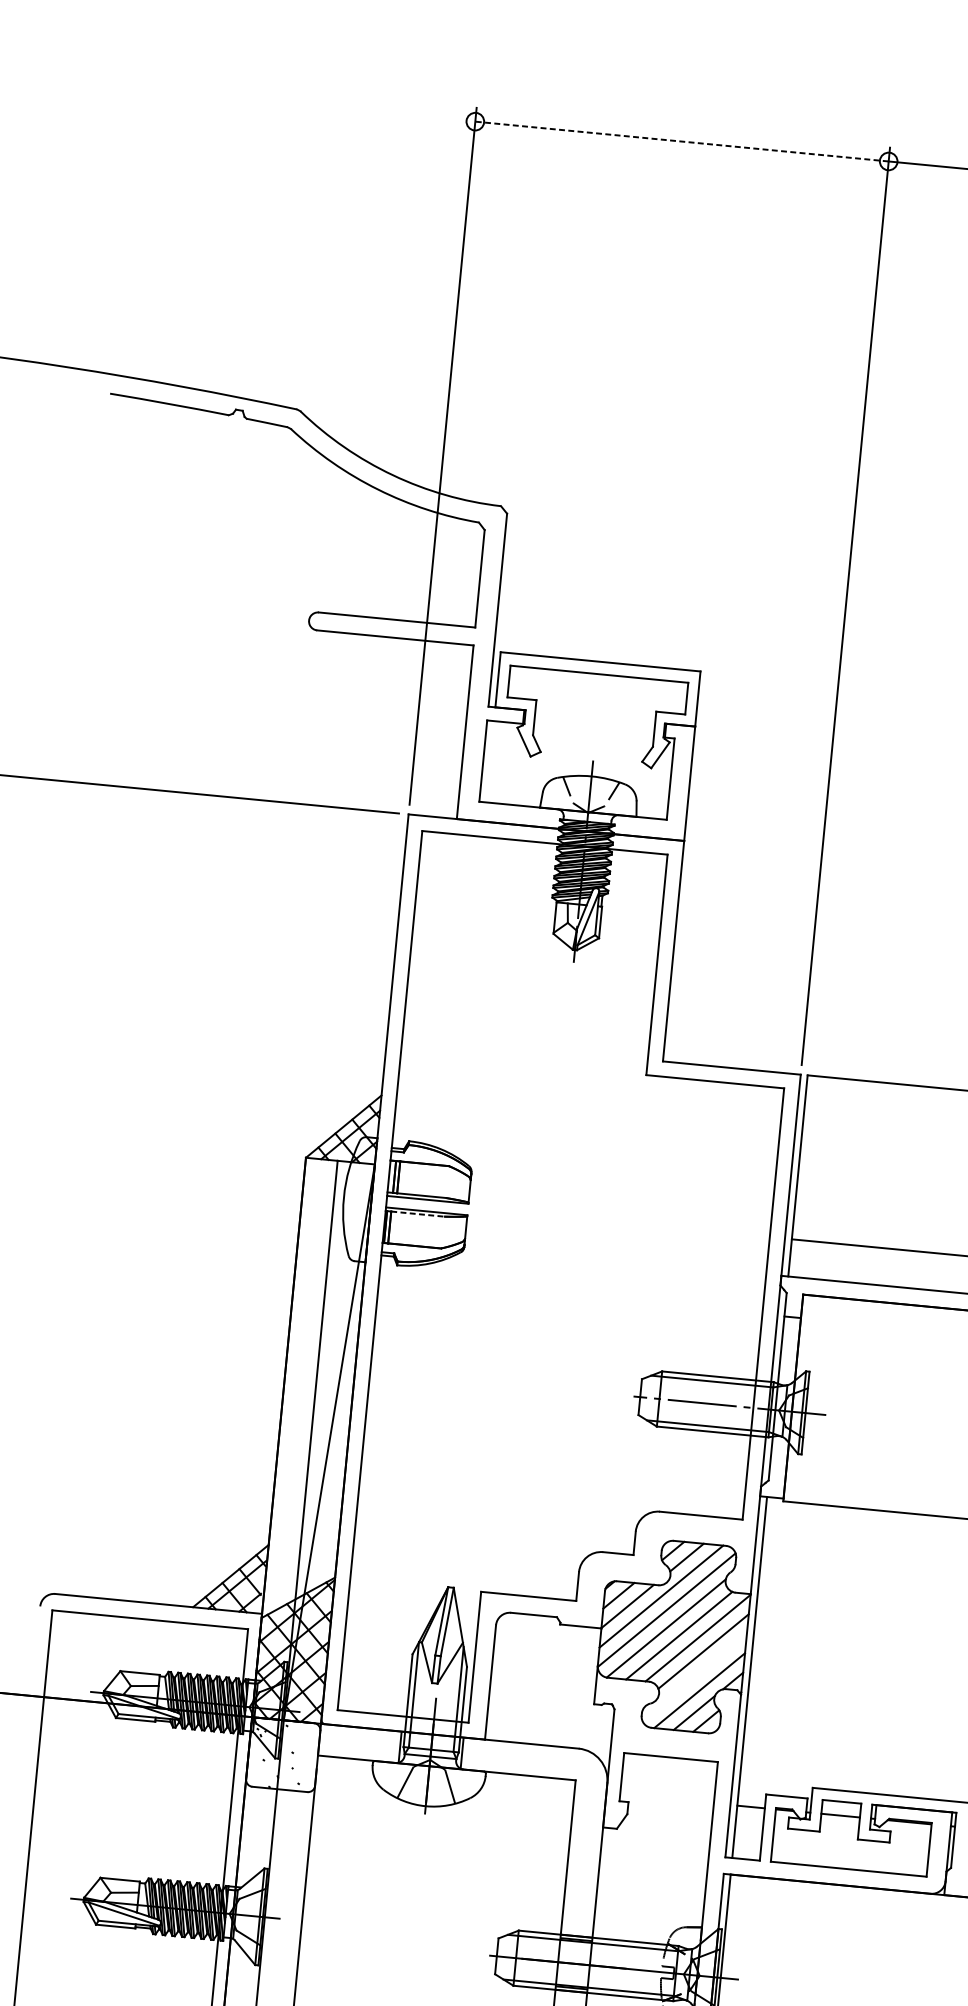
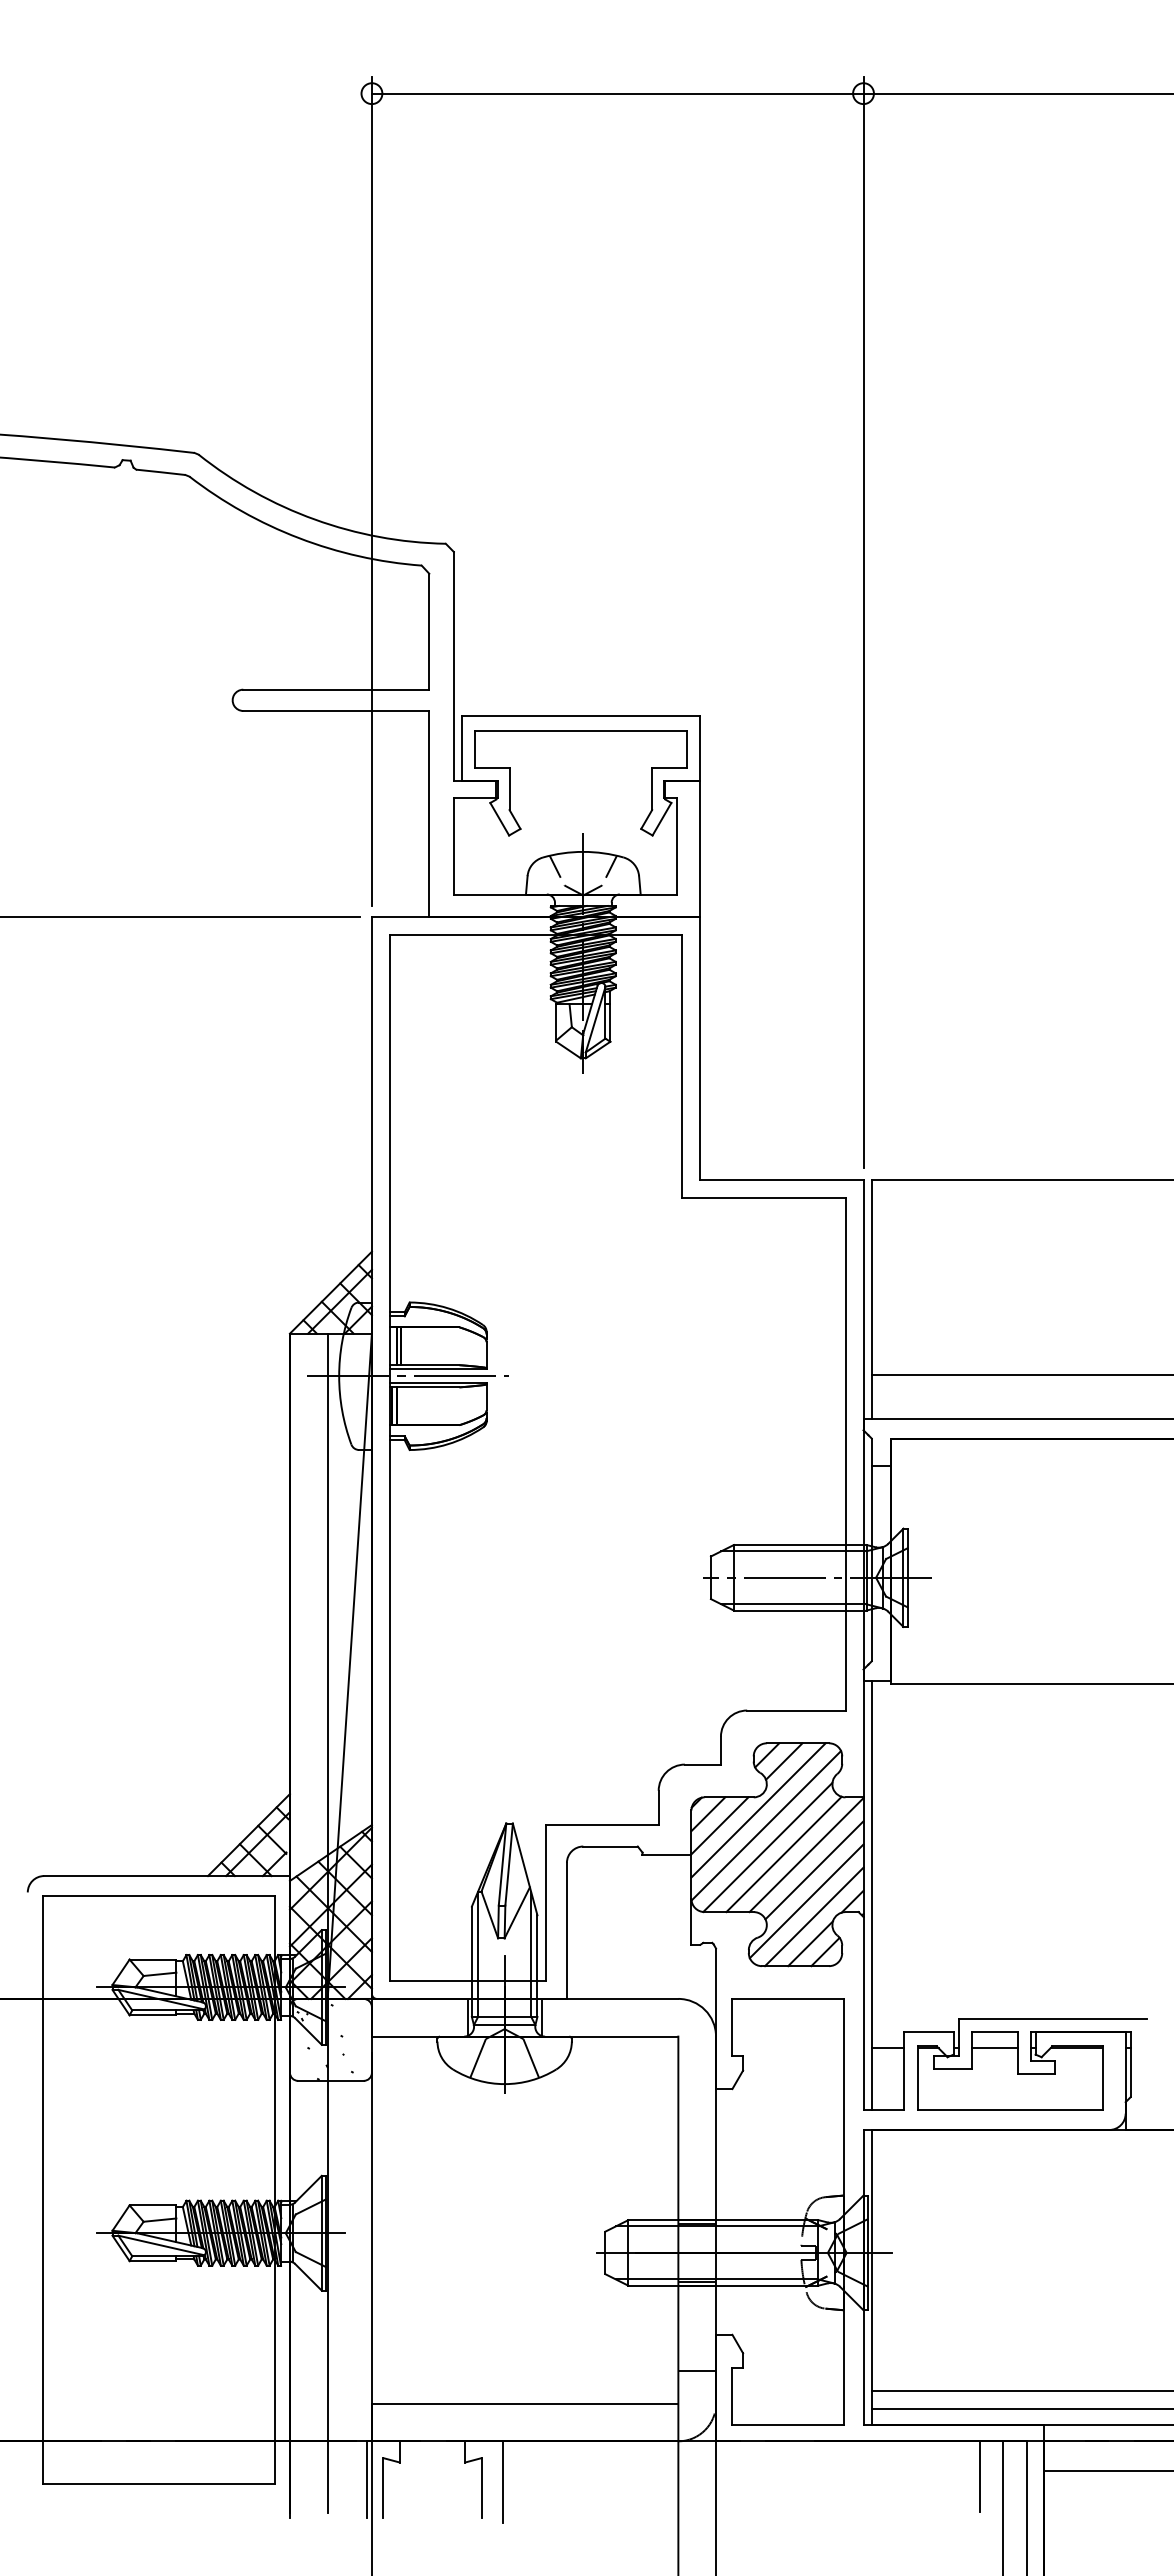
line: (681, 141) -> (617, 93), dashed -> solid
line: (401, 1203) -> (407, 1376), added
line: (418, 1214) -> (428, 1387), dashed -> solid
line: (694, 1677) -> (806, 1901), added

